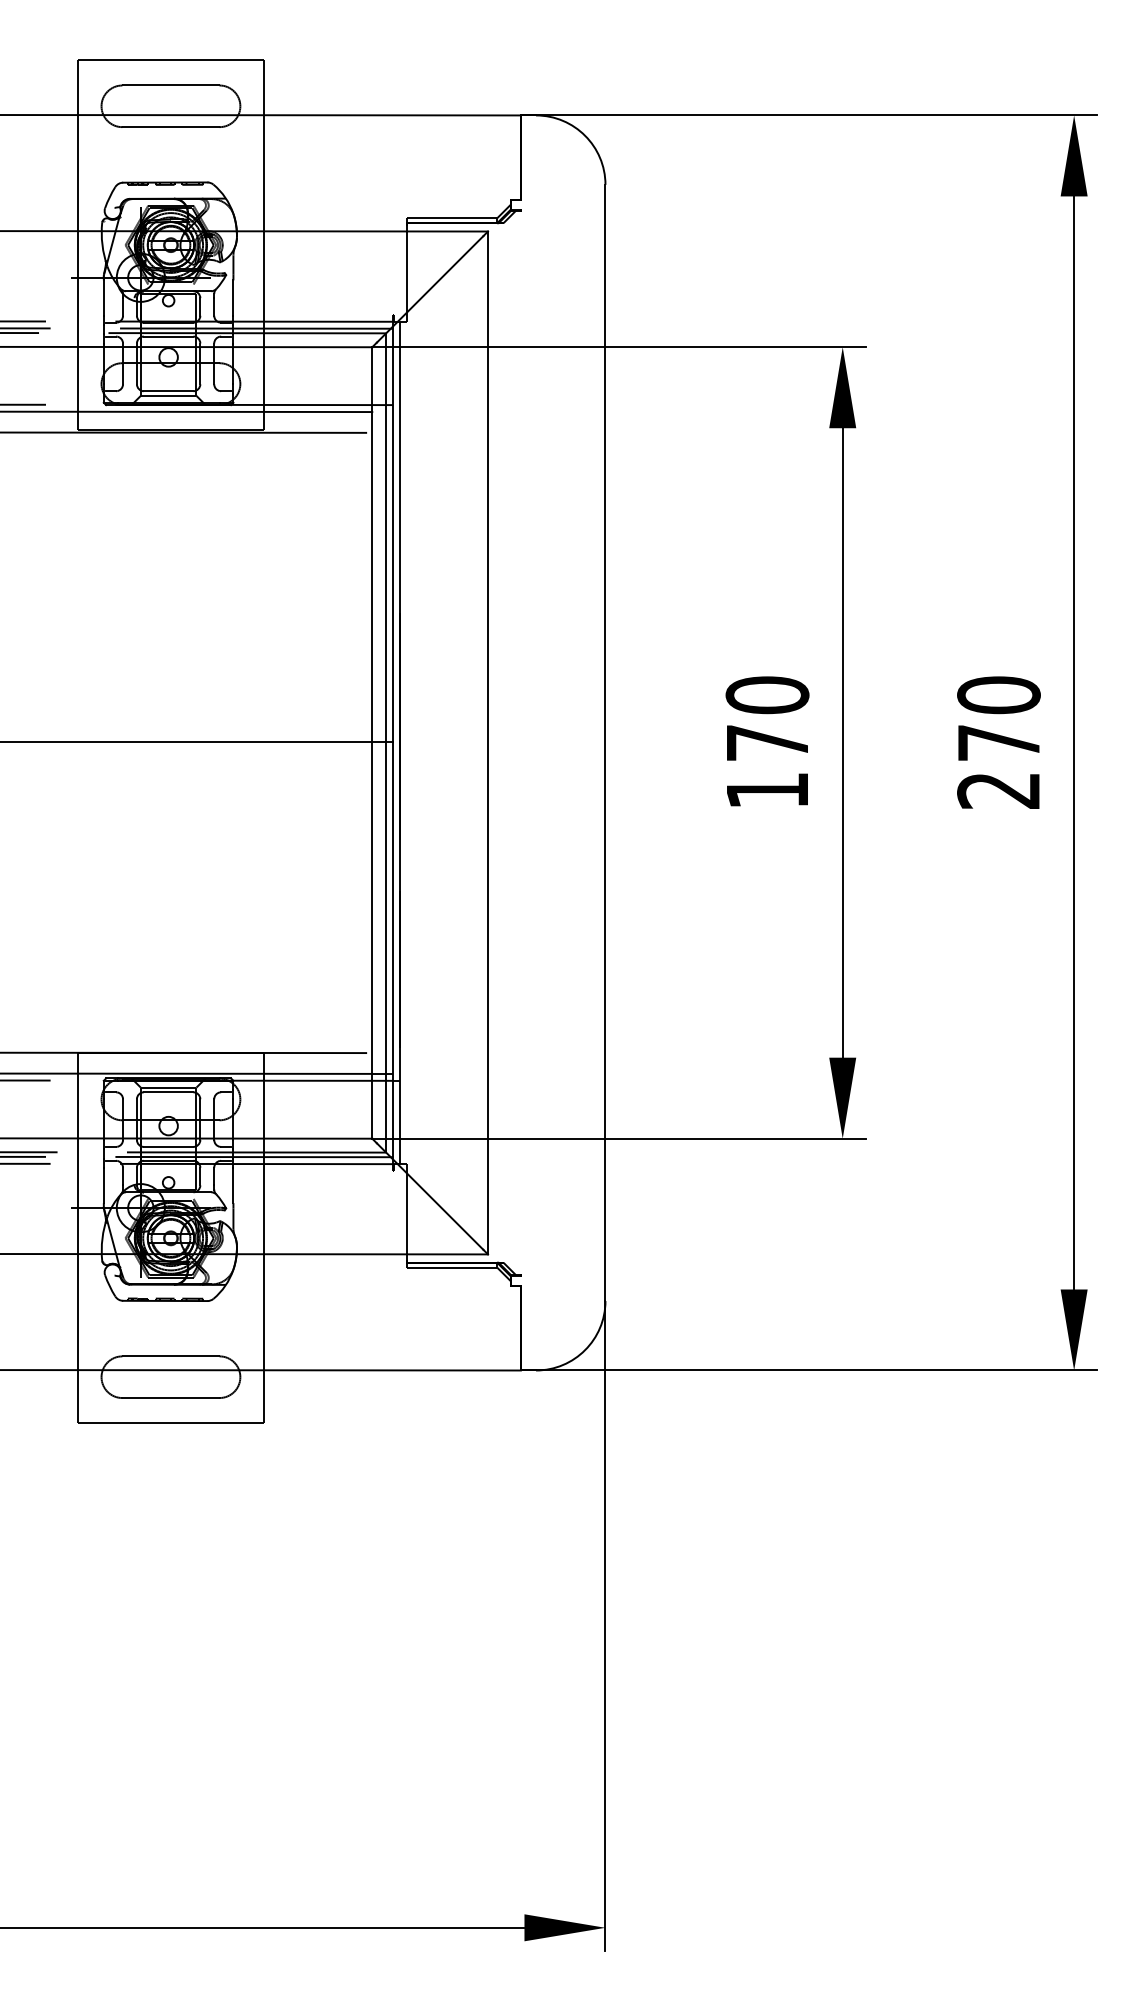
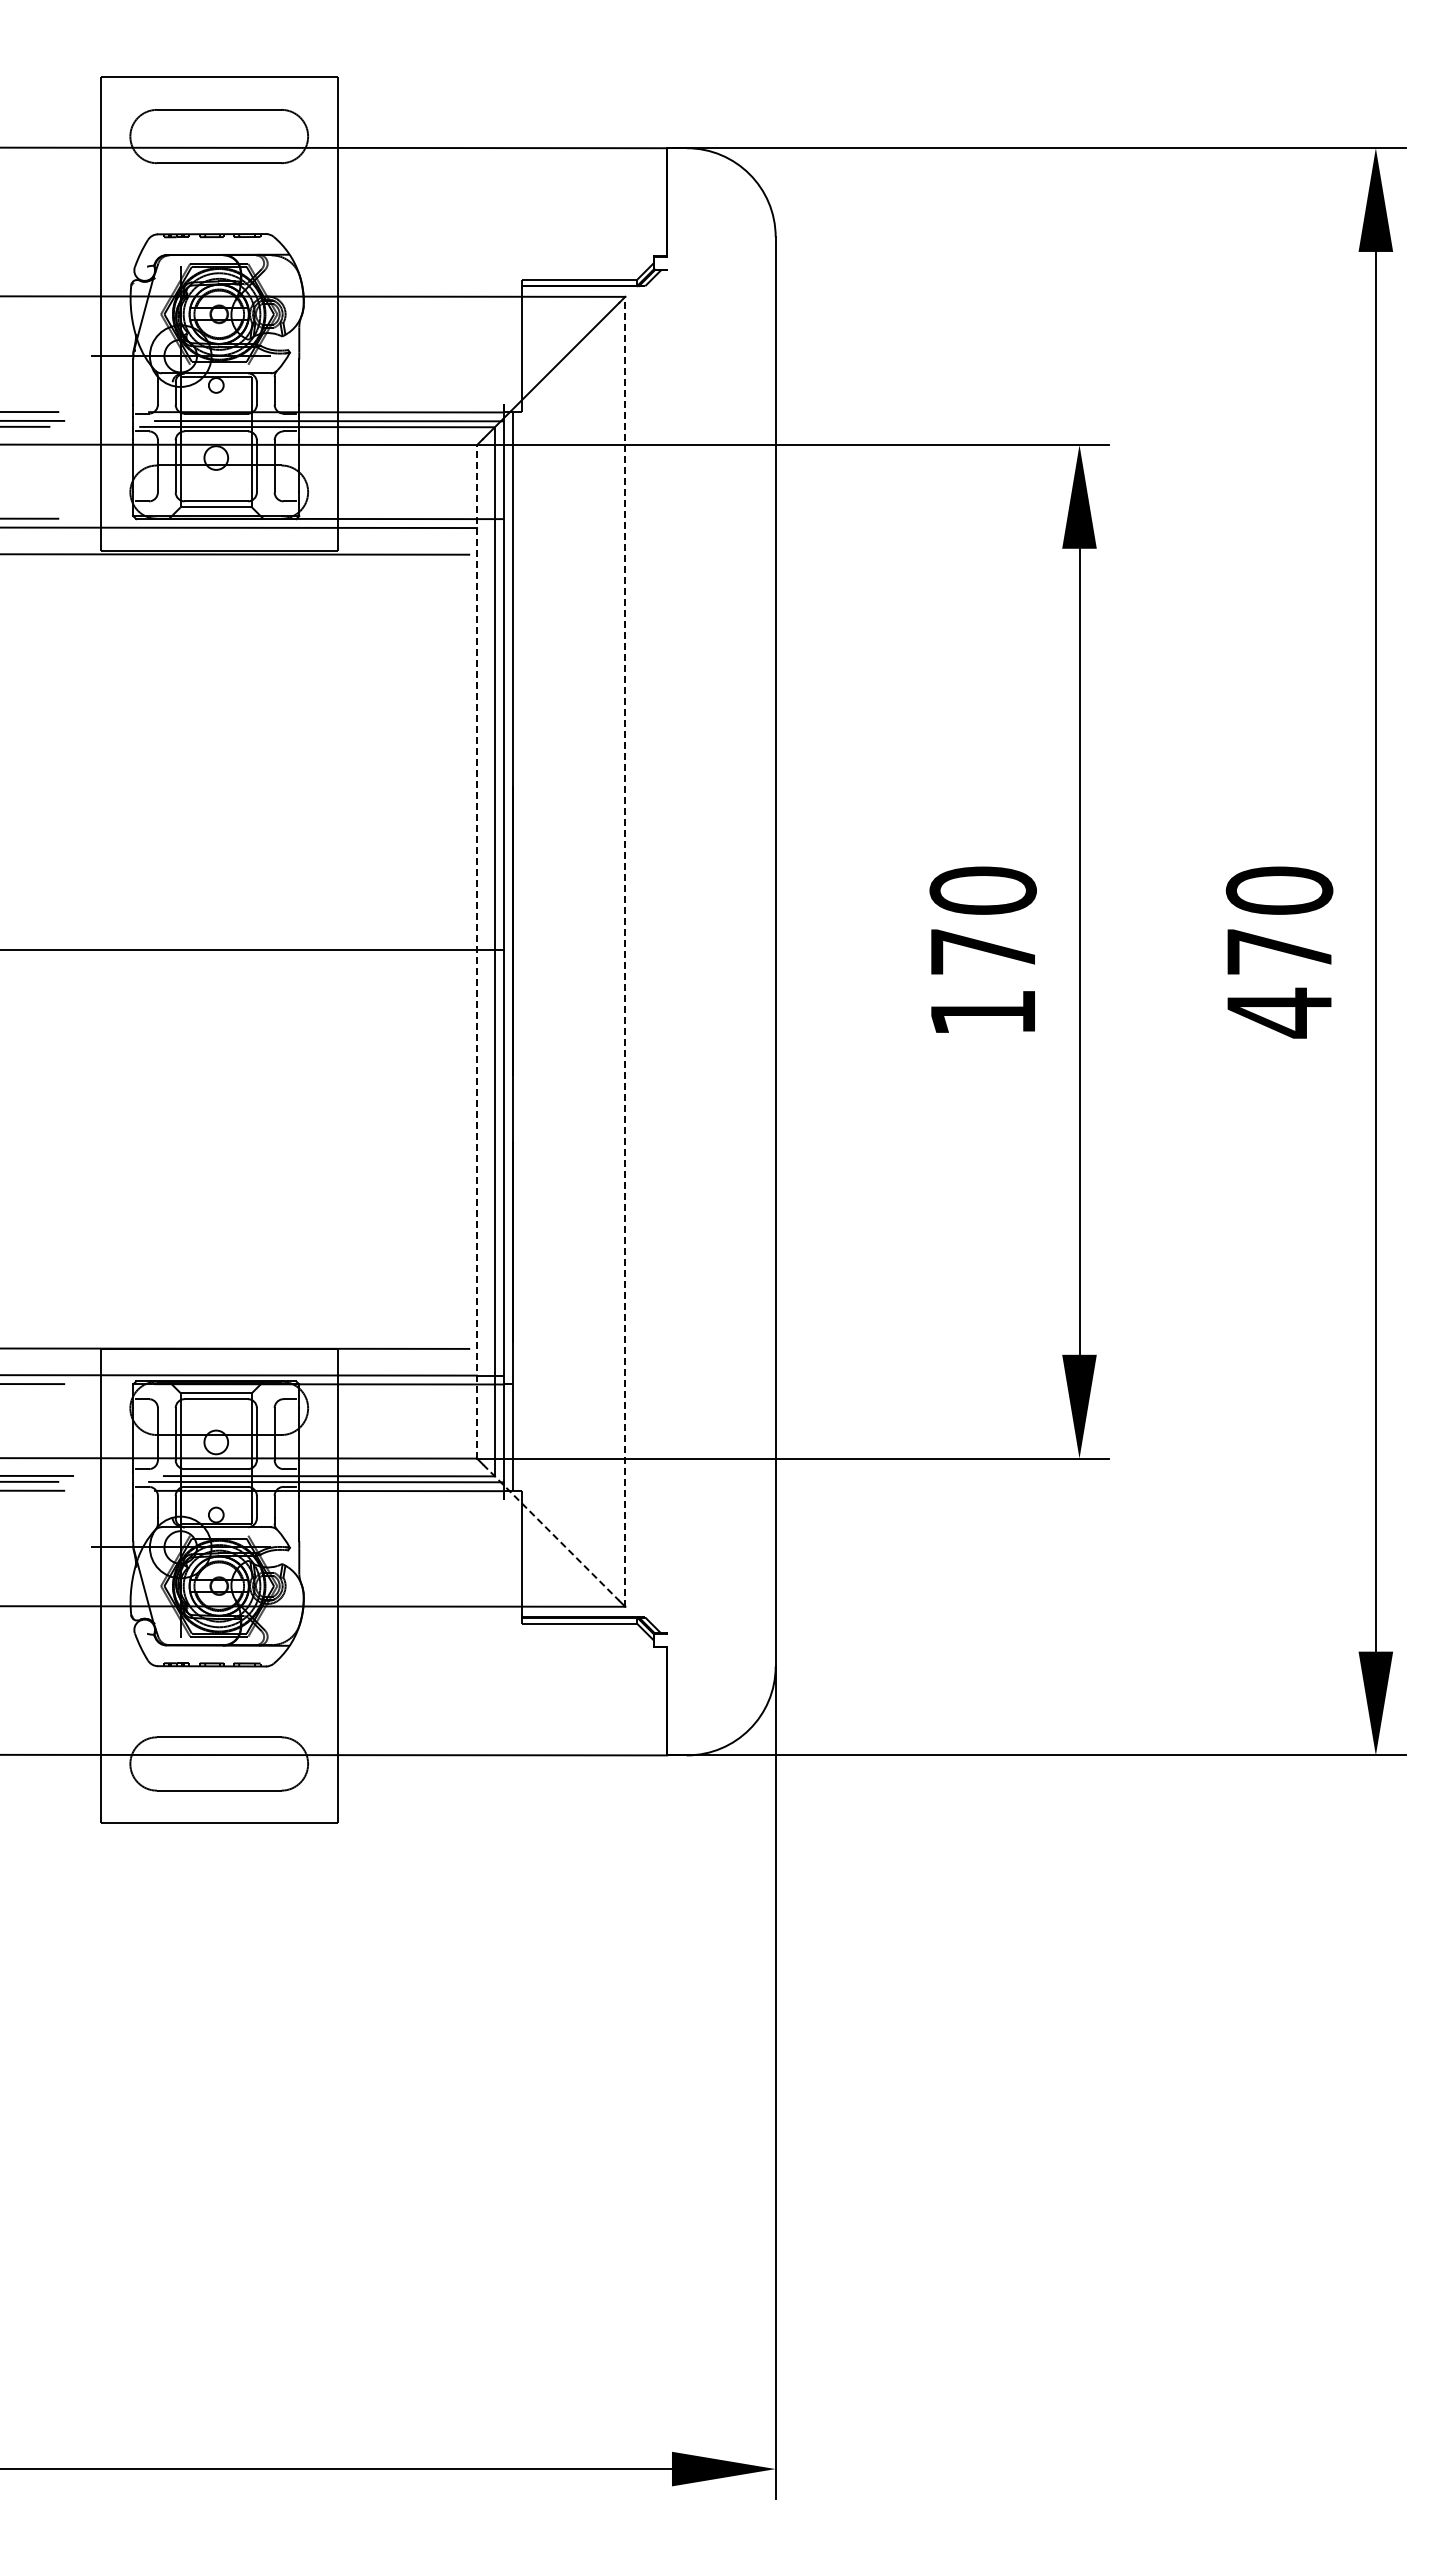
line: (372, 742) -> (477, 951), solid -> dashed
line: (488, 742) -> (625, 951), solid -> dashed
text: (998, 790) -> (1278, 1012), 270 -> 470
line: (430, 1197) -> (551, 1533), solid -> dashed

